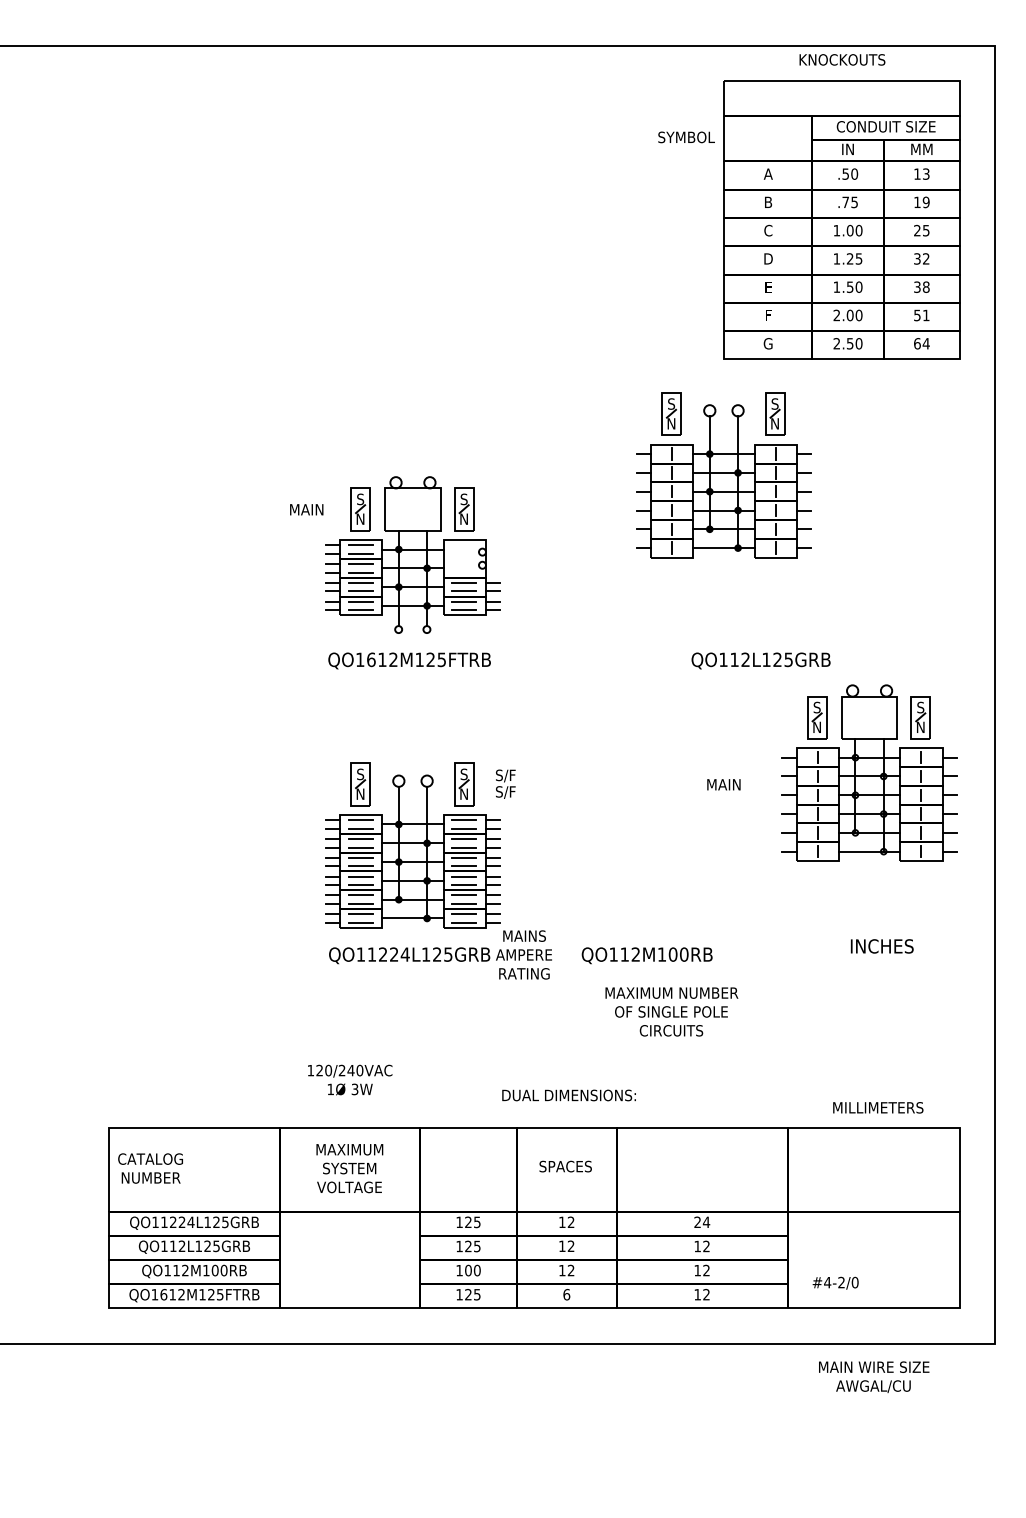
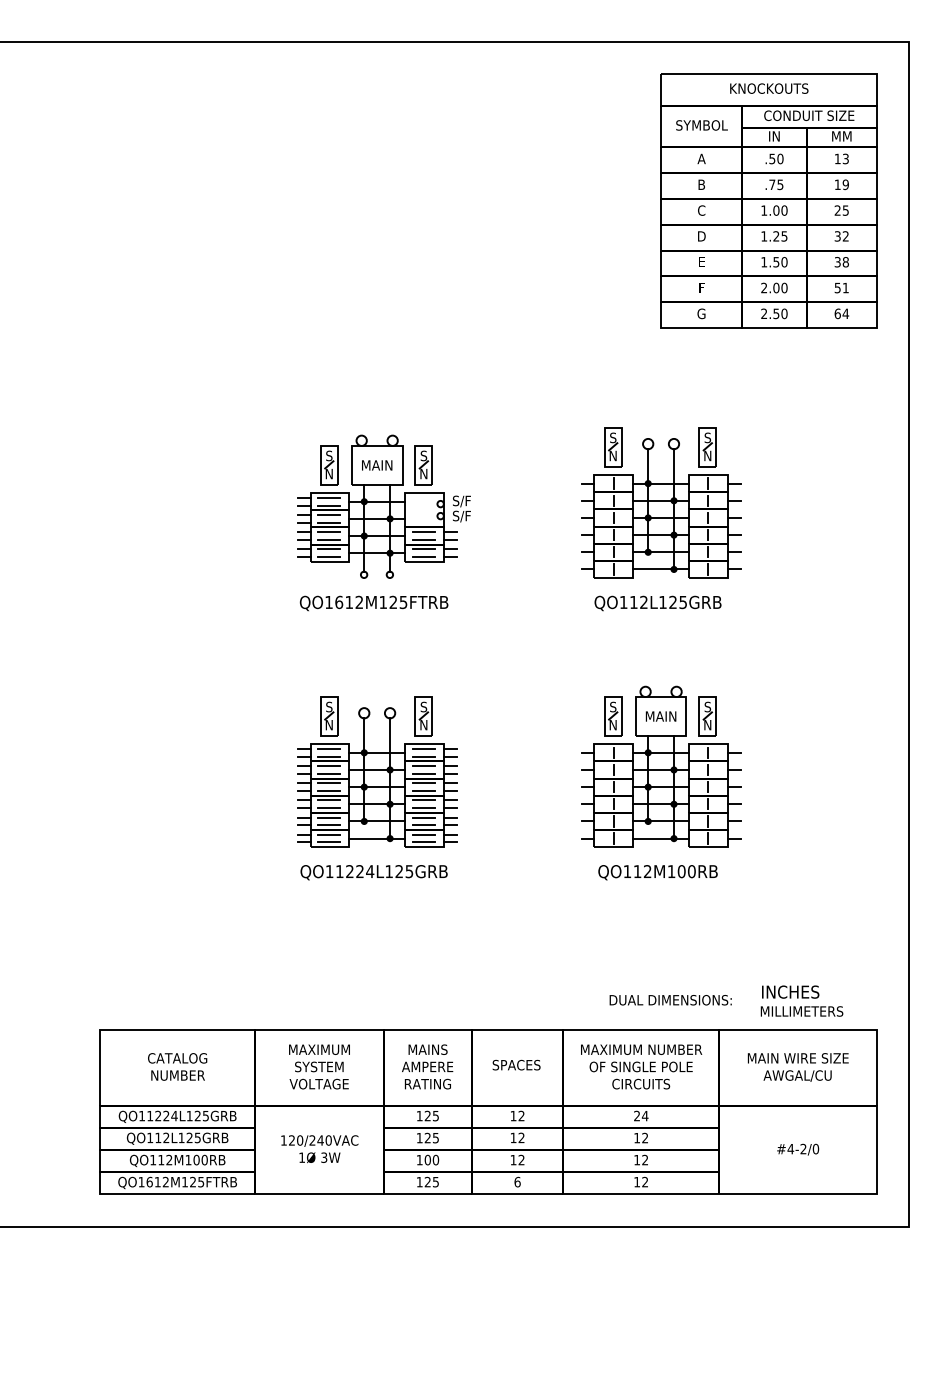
text: (842, 59) -> (769, 88), moved
text: (686, 137) -> (701, 125), moved
part: (724, 474) -> (661, 502), moved
text: (307, 509) -> (377, 465), moved
text: (760, 660) -> (657, 603), moved
part: (870, 772) -> (661, 766), moved
text: (505, 783) -> (461, 508), moved
text: (882, 945) -> (790, 991), moved
text: (523, 954) -> (427, 1066), moved
text: (646, 955) -> (657, 872), moved
text: (671, 1011) -> (641, 1066), moved
text: (349, 1080) -> (319, 1149), moved
text: (568, 1095) -> (670, 1000), moved
text: (150, 1168) -> (177, 1066), moved
text: (836, 1283) -> (798, 1149), moved
text: (873, 1377) -> (797, 1067), moved

